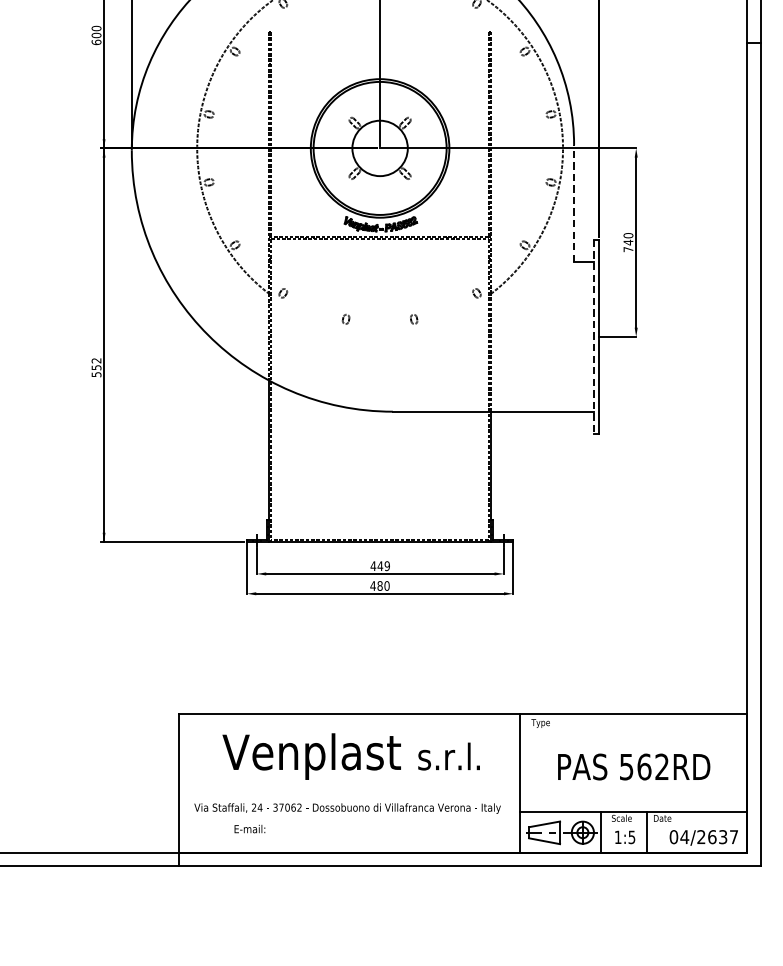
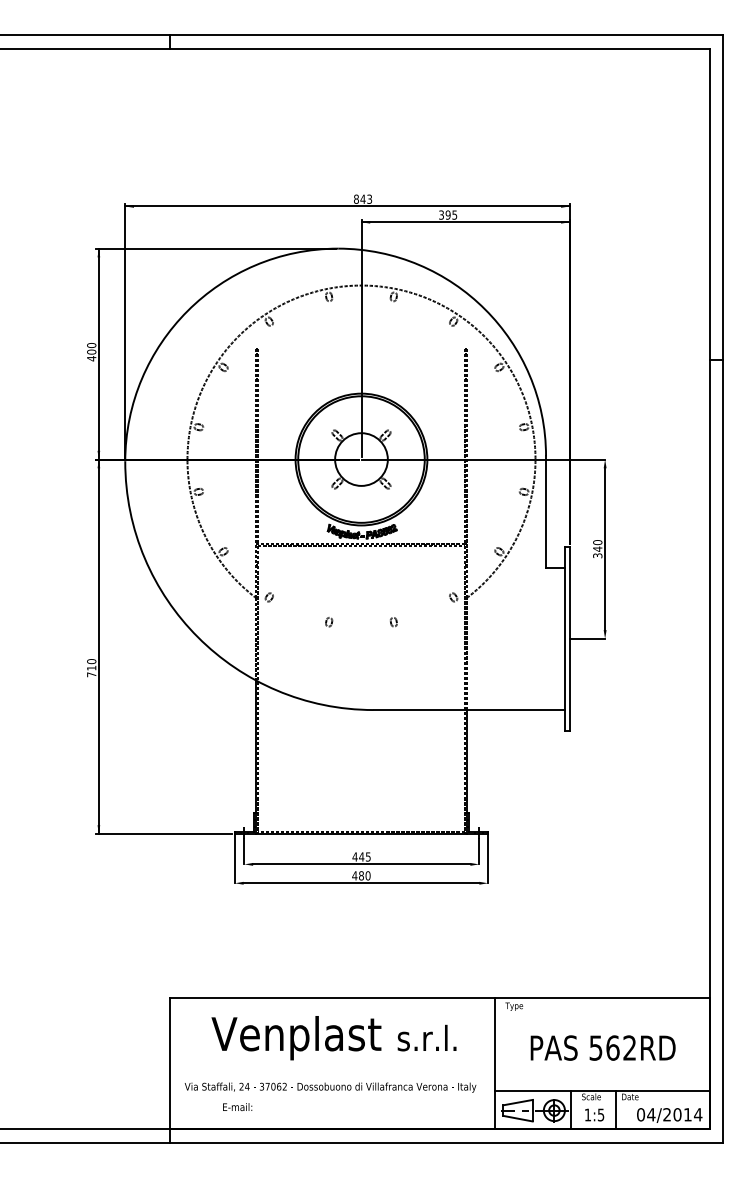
text: (96, 42) -> (91, 358), 600 -> 400
line: (574, 204) -> (546, 512), dashed -> solid
text: (628, 249) -> (597, 555), 740 -> 340
line: (593, 337) -> (564, 639), dashed -> solid
text: (96, 368) -> (91, 668), 552 -> 710
text: (386, 565) -> (367, 856), 449 -> 445
text: (722, 836) -> (687, 1114), 04/2637 -> 04/2014

